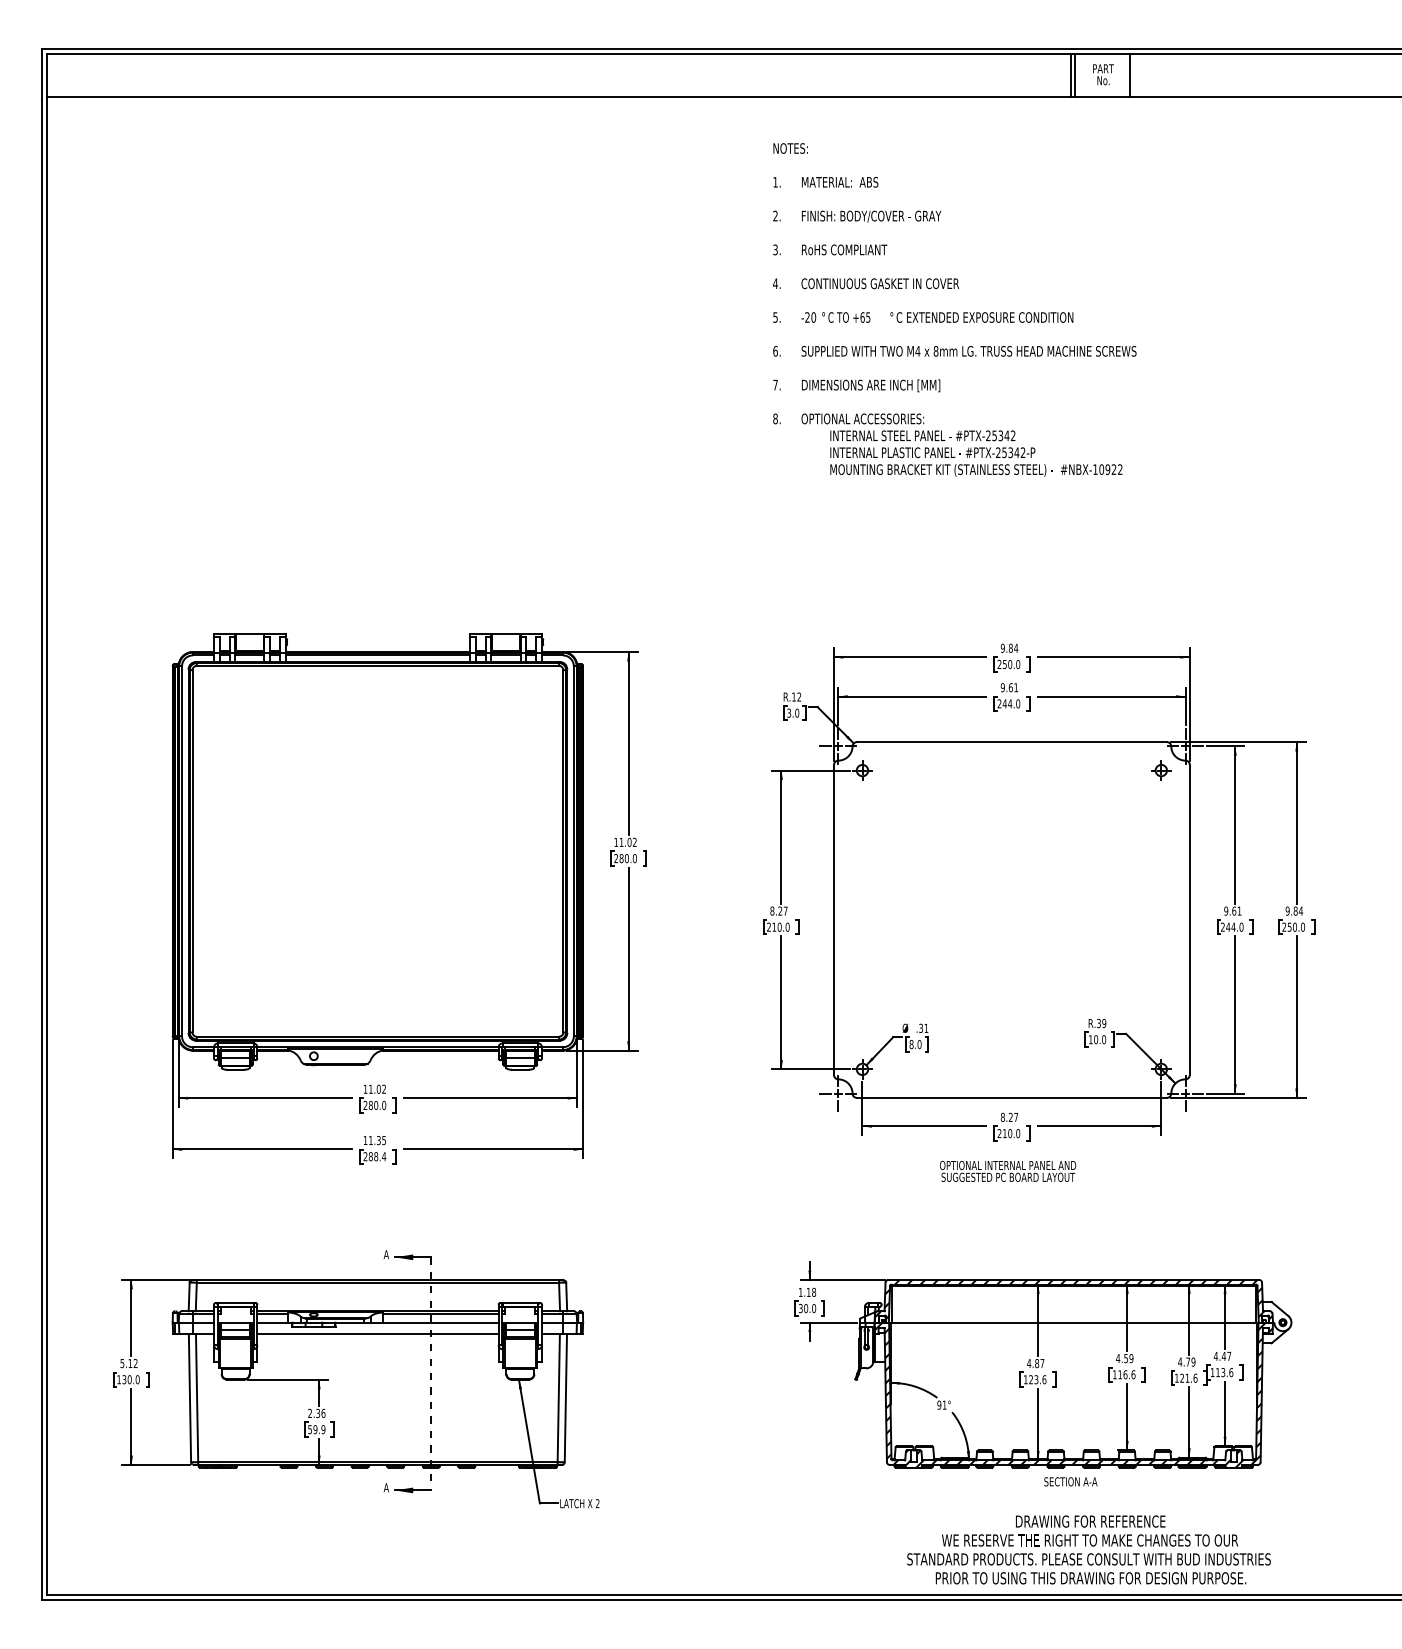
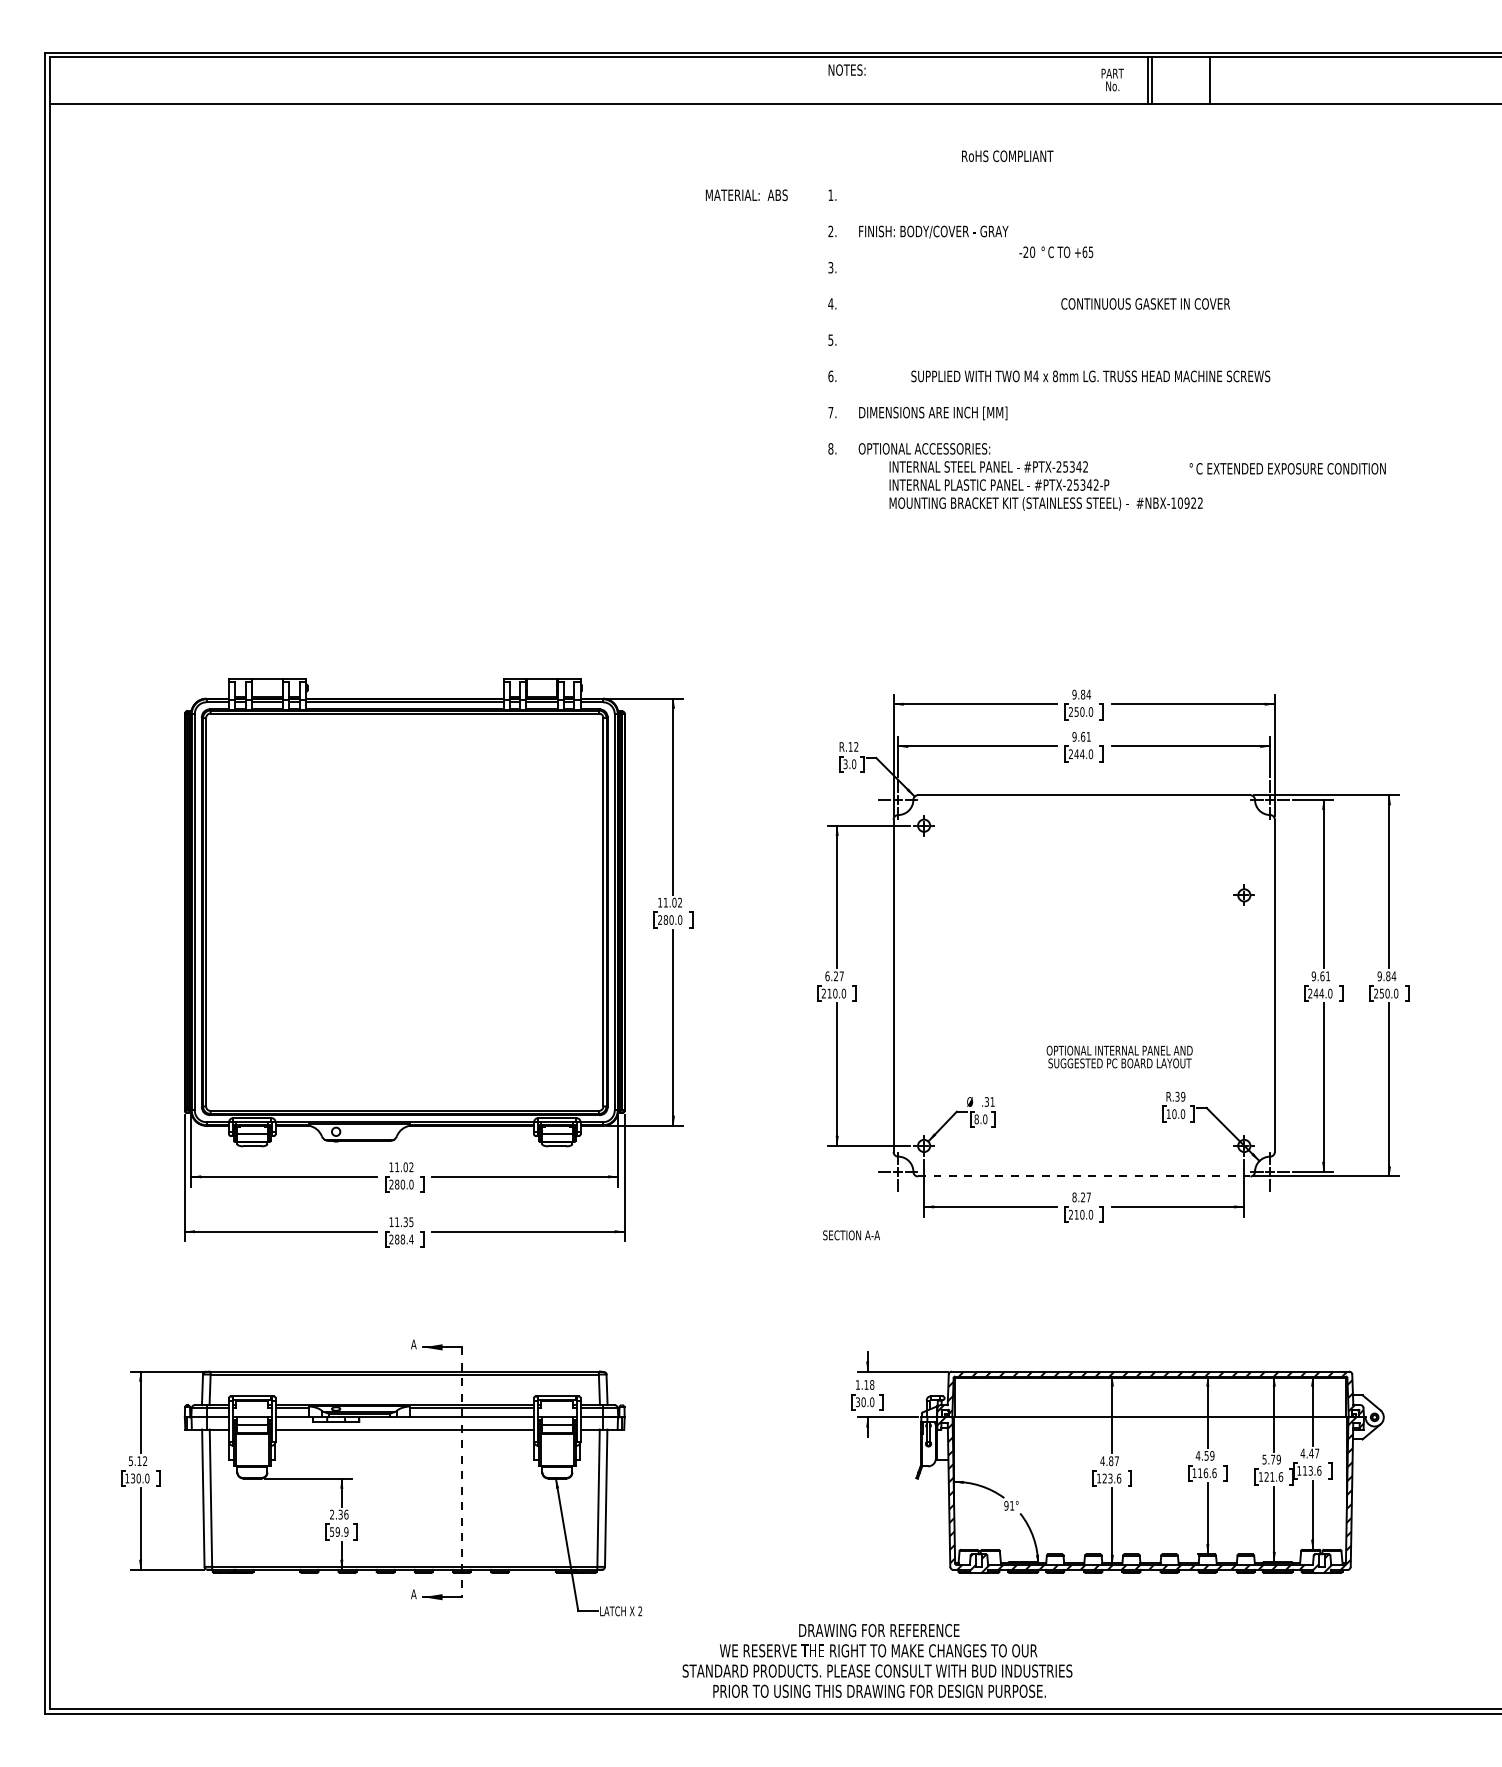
text: (1103, 74) -> (1112, 79), moved
text: (790, 148) -> (846, 70), moved
text: (840, 182) -> (747, 195), moved
text: (844, 249) -> (1007, 155), moved
text: (879, 283) -> (1144, 303), moved
text: (835, 317) -> (1055, 252), moved
text: (981, 317) -> (1287, 468), moved
text: (968, 351) -> (1090, 376), moved
part: (1161, 770) -> (1244, 895), moved
text: (772, 910) -> (827, 975), 8.27 -> 6.27
line: (1012, 1097) -> (1084, 1176), solid -> dashed
text: (1008, 1170) -> (1120, 1056), moved
text: (1180, 1361) -> (1264, 1459), 4.79 -> 5.79
text: (1070, 1481) -> (851, 1235), moved
text: (1088, 1549) -> (876, 1660), moved

